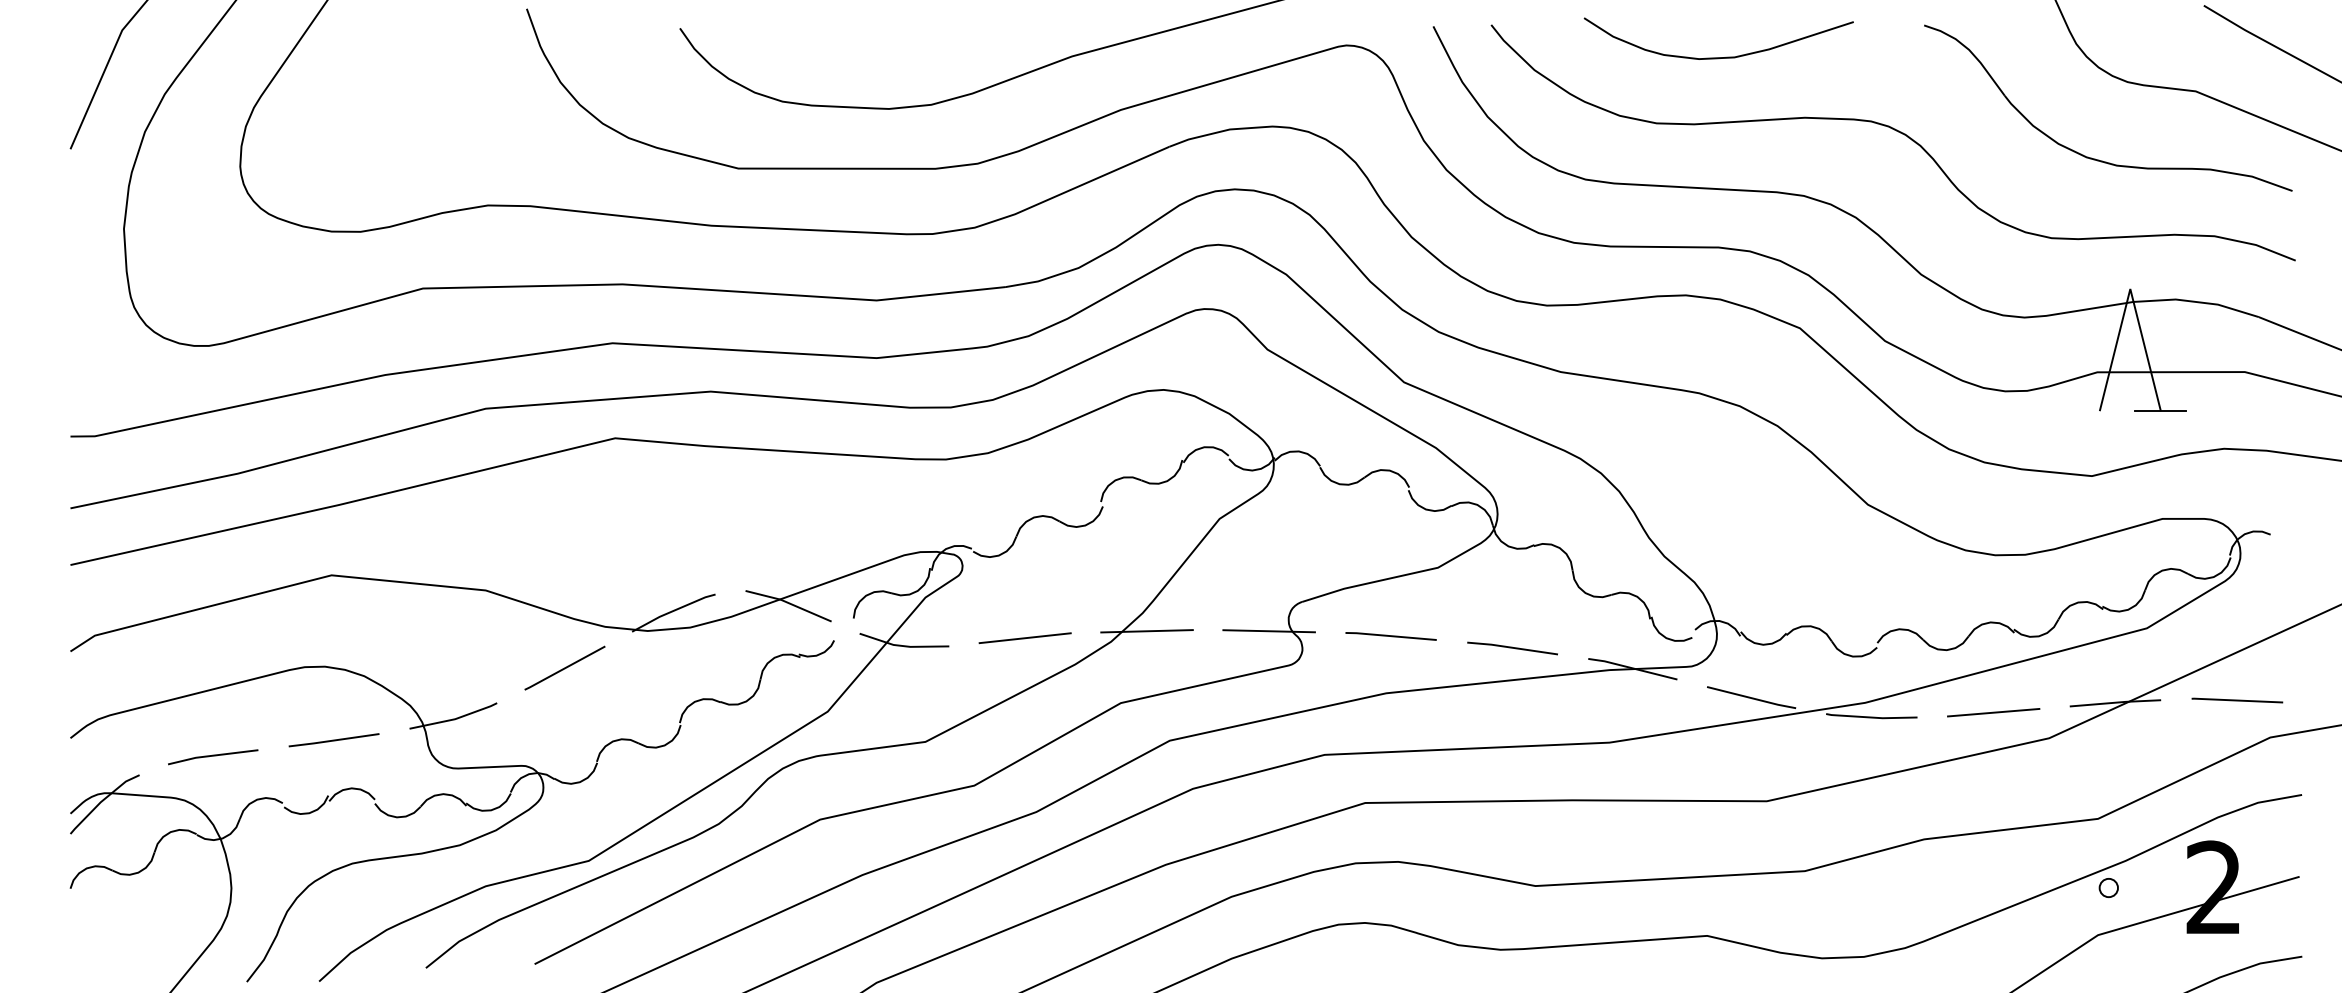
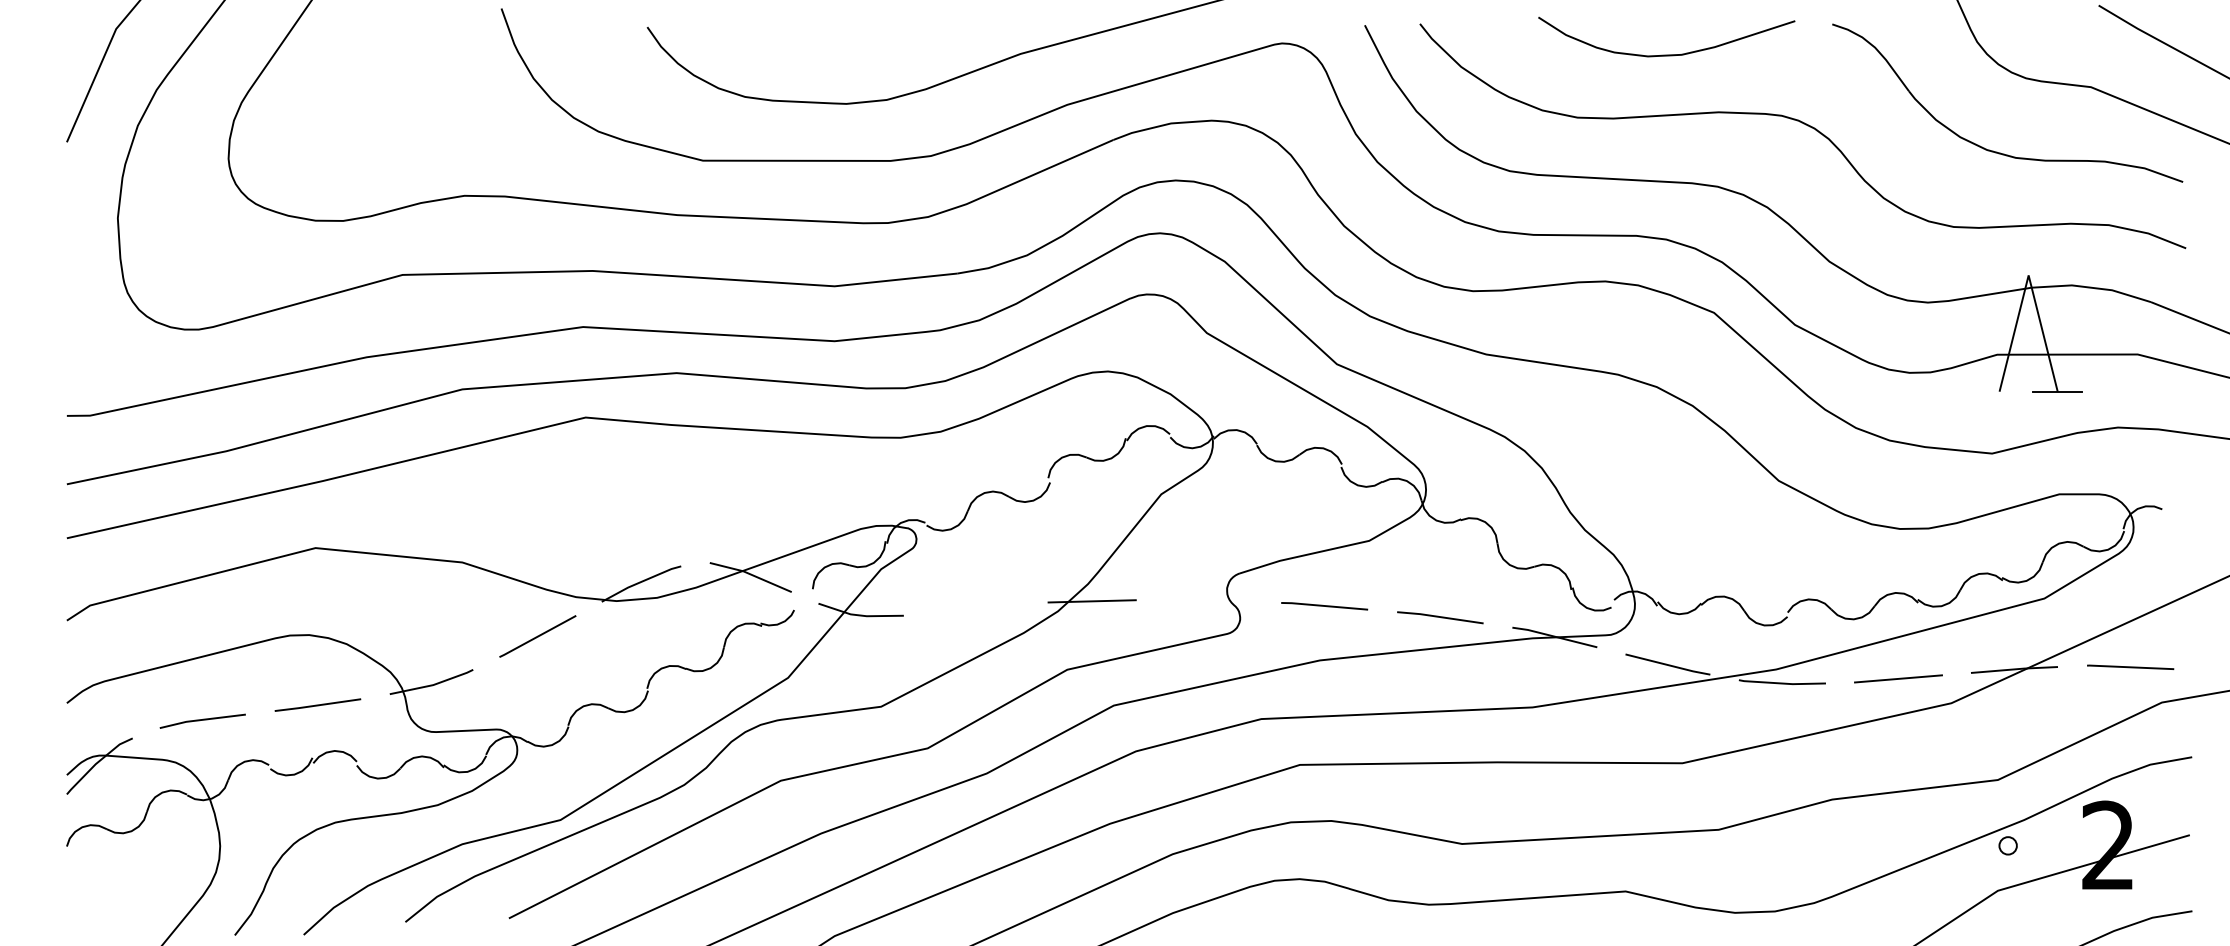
curve: (1718, 57) -> (1666, 54), moved
line: (1269, 631) -> (1208, 601), removed
line: (1024, 637) -> (975, 607), removed

